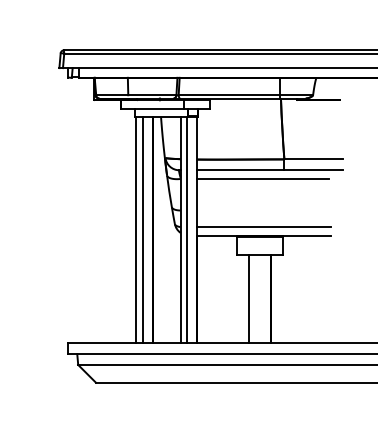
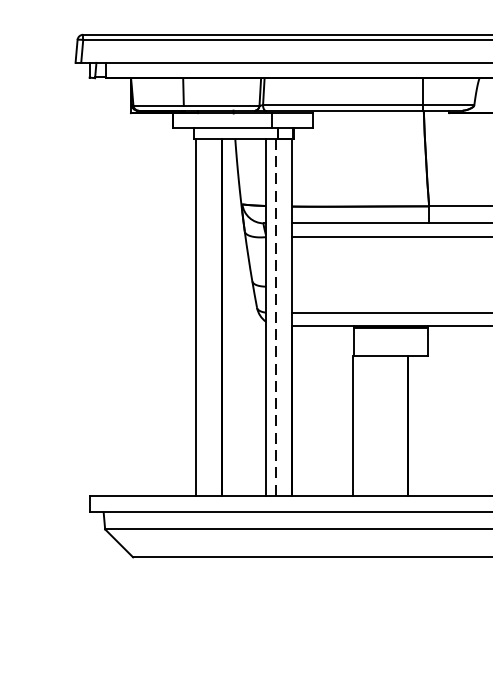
line: (142, 229) -> (206, 316), removed
line: (186, 229) -> (275, 316), solid -> dashed
line: (249, 298) -> (353, 424), moved

